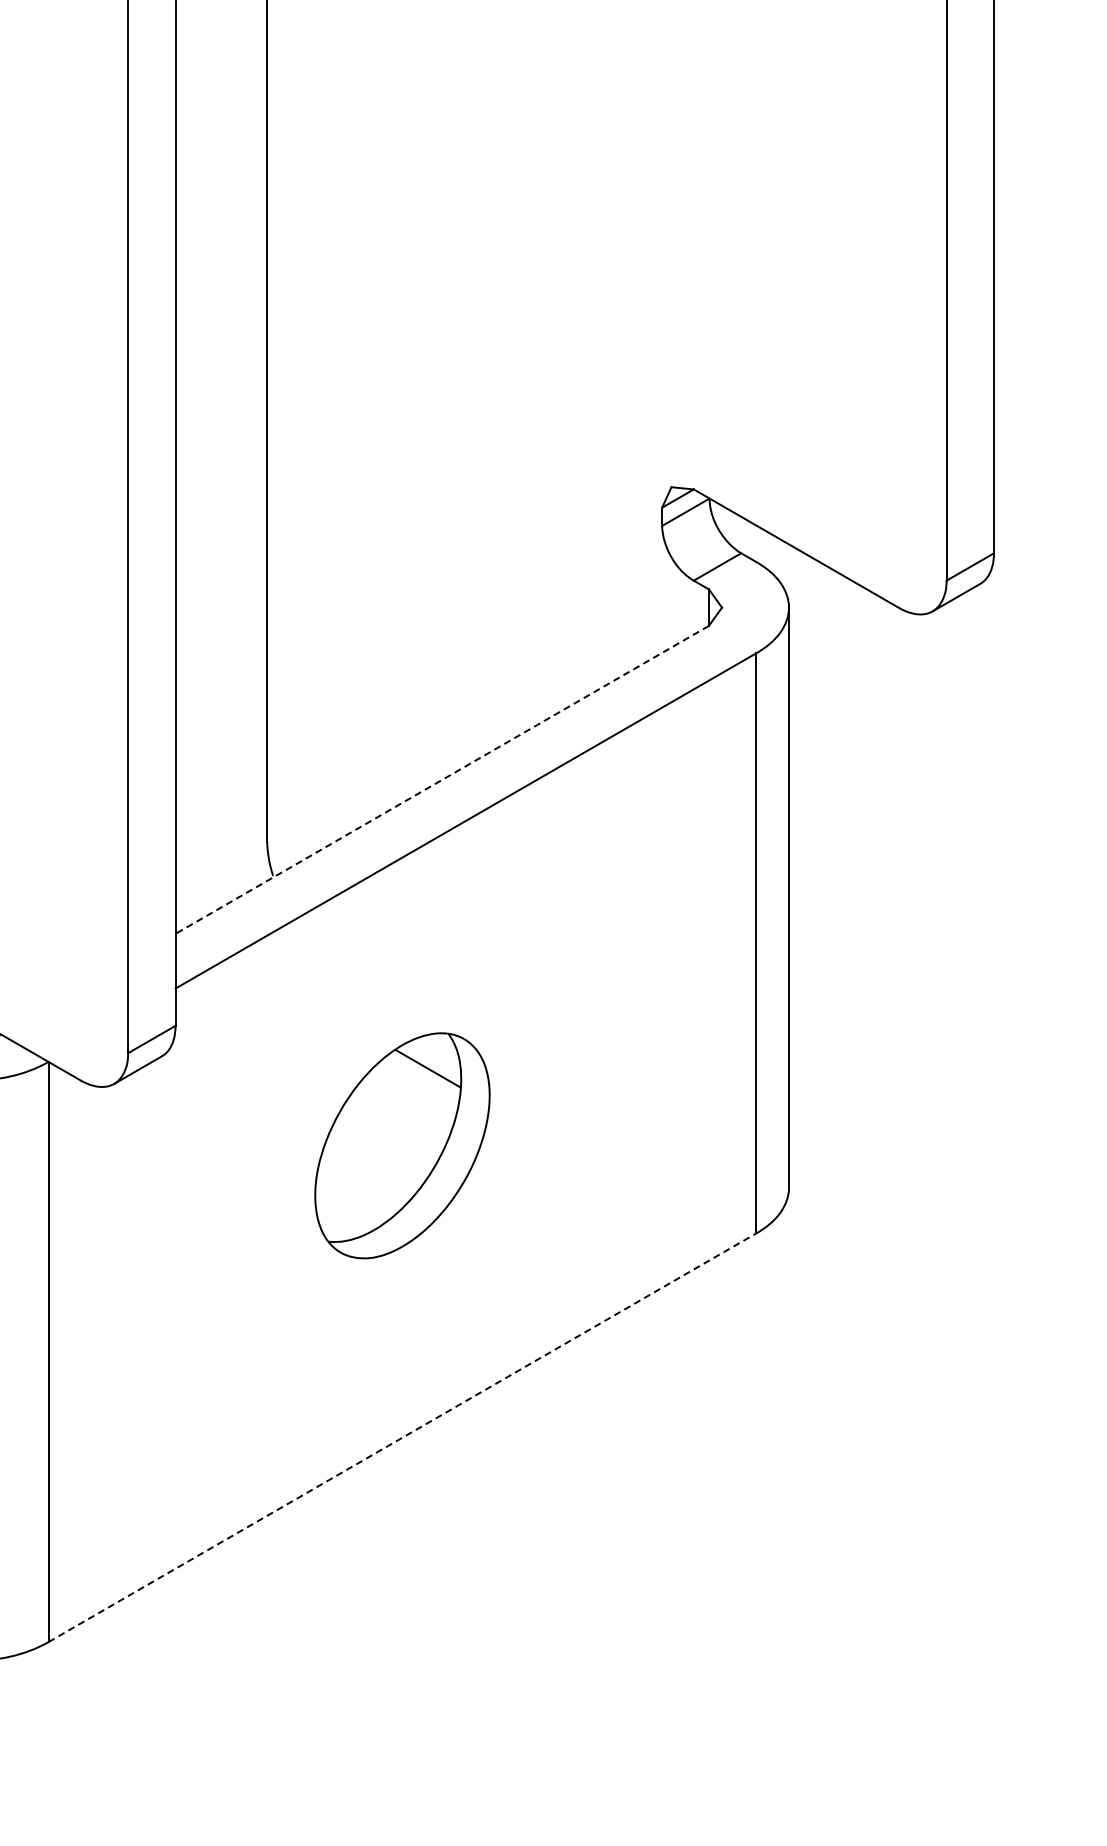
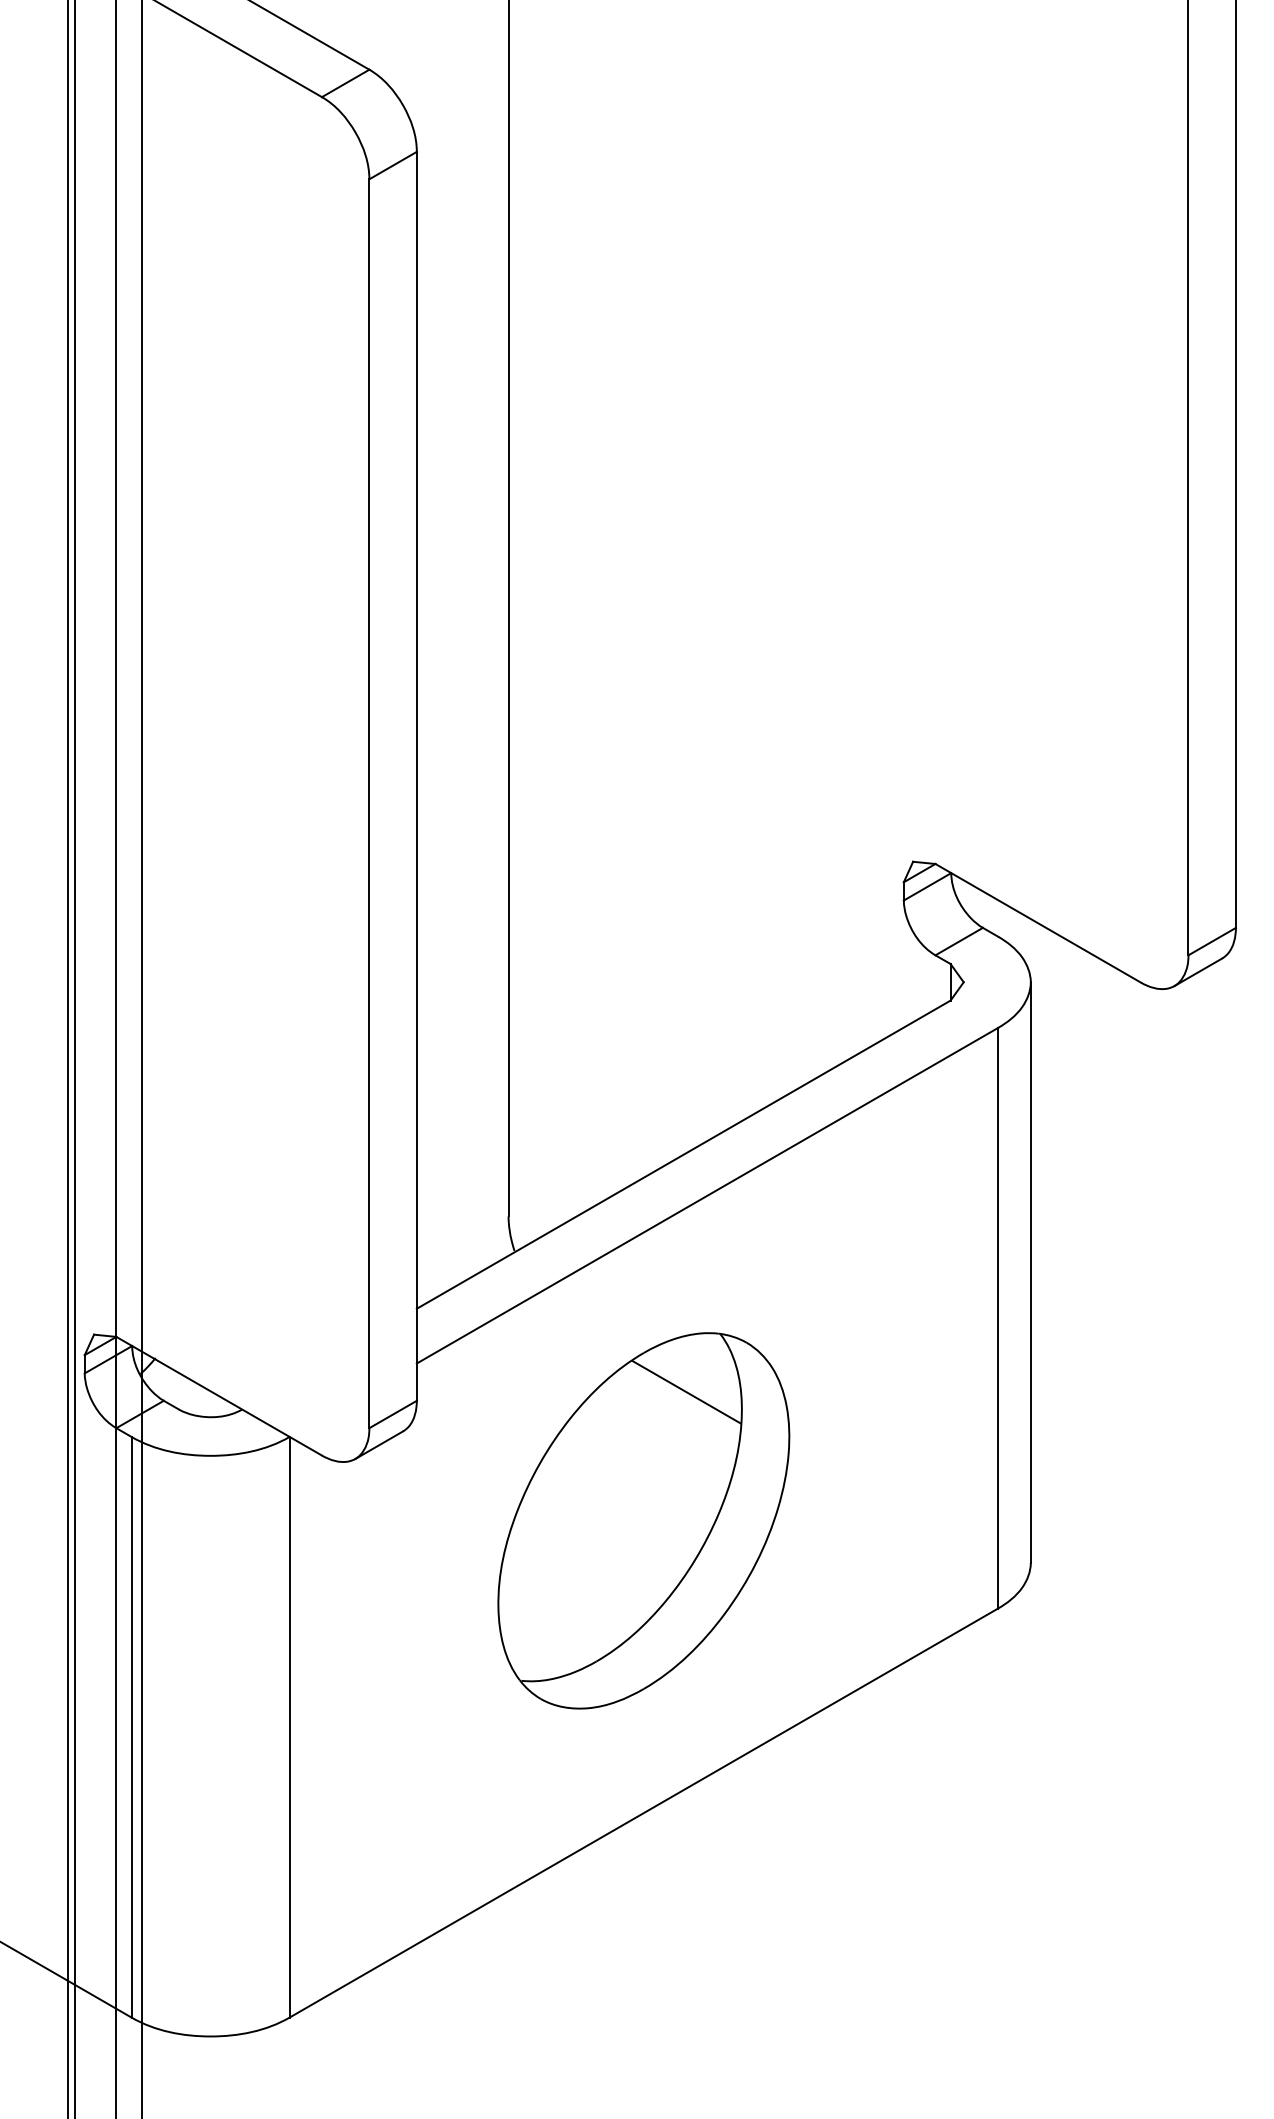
line: (442, 779) -> (683, 1154), dashed -> solid
part: (402, 1145) -> (643, 1520), size x1.67
line: (402, 1438) -> (643, 1813), dashed -> solid

